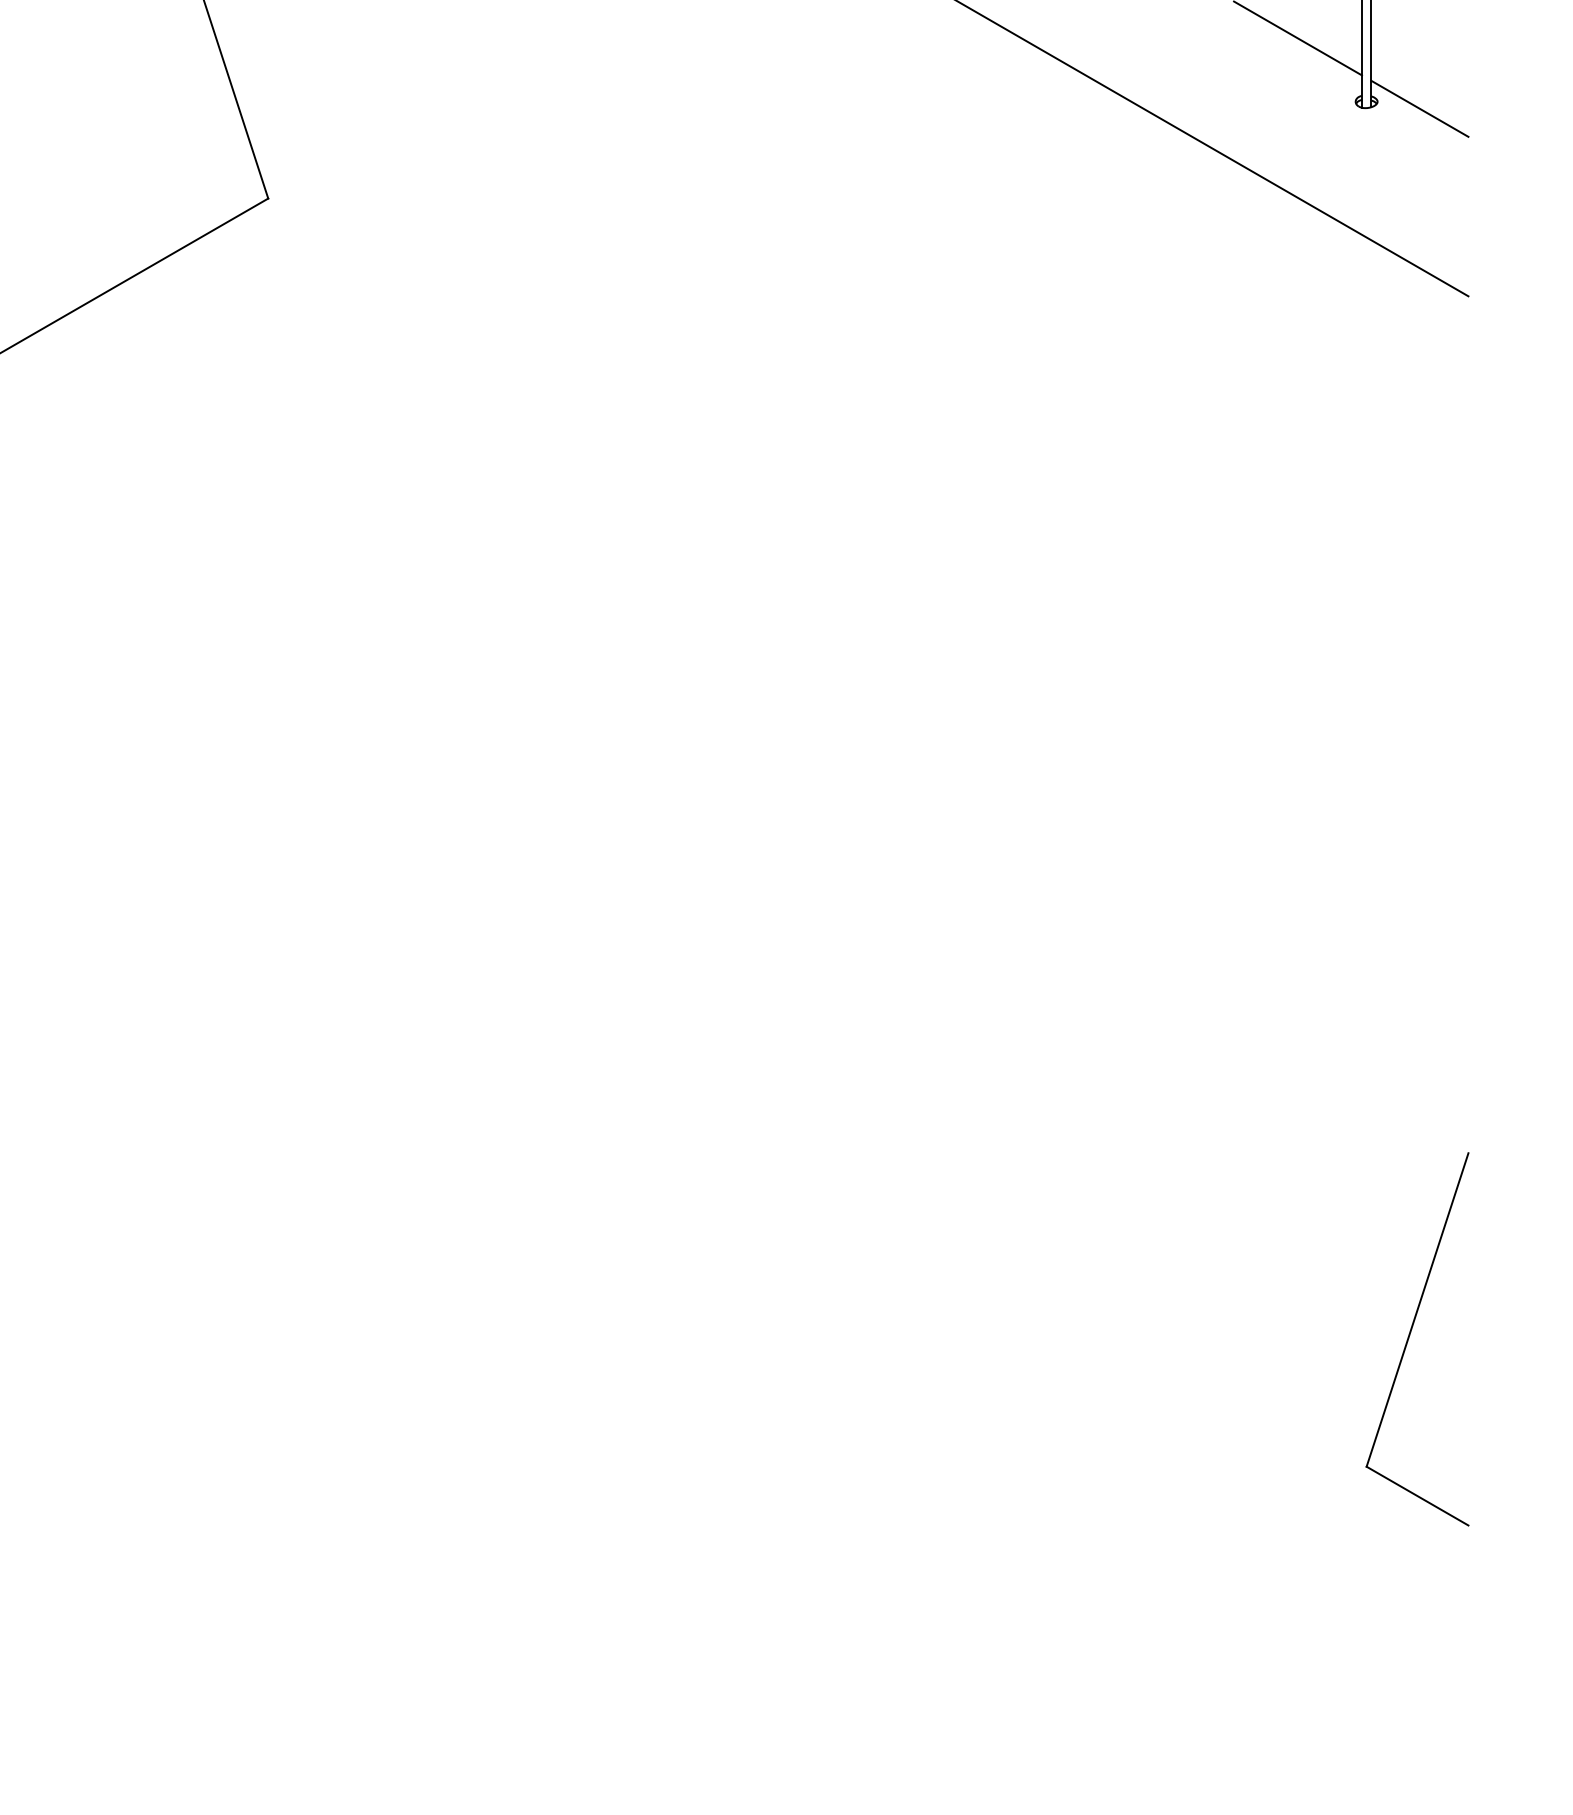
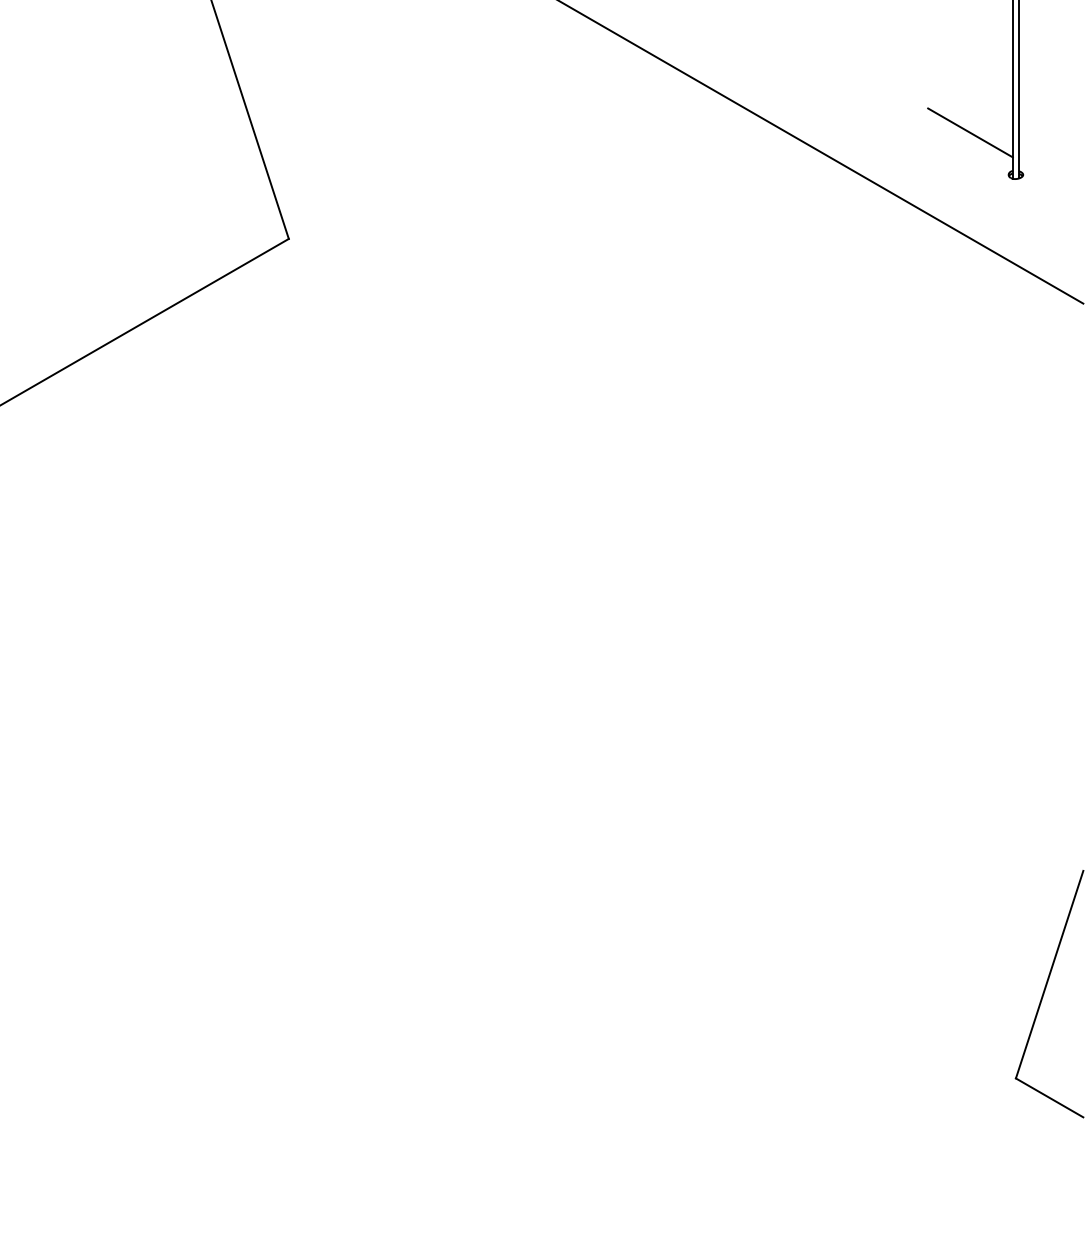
line: (1420, 108) -> (1051, 179), removed

